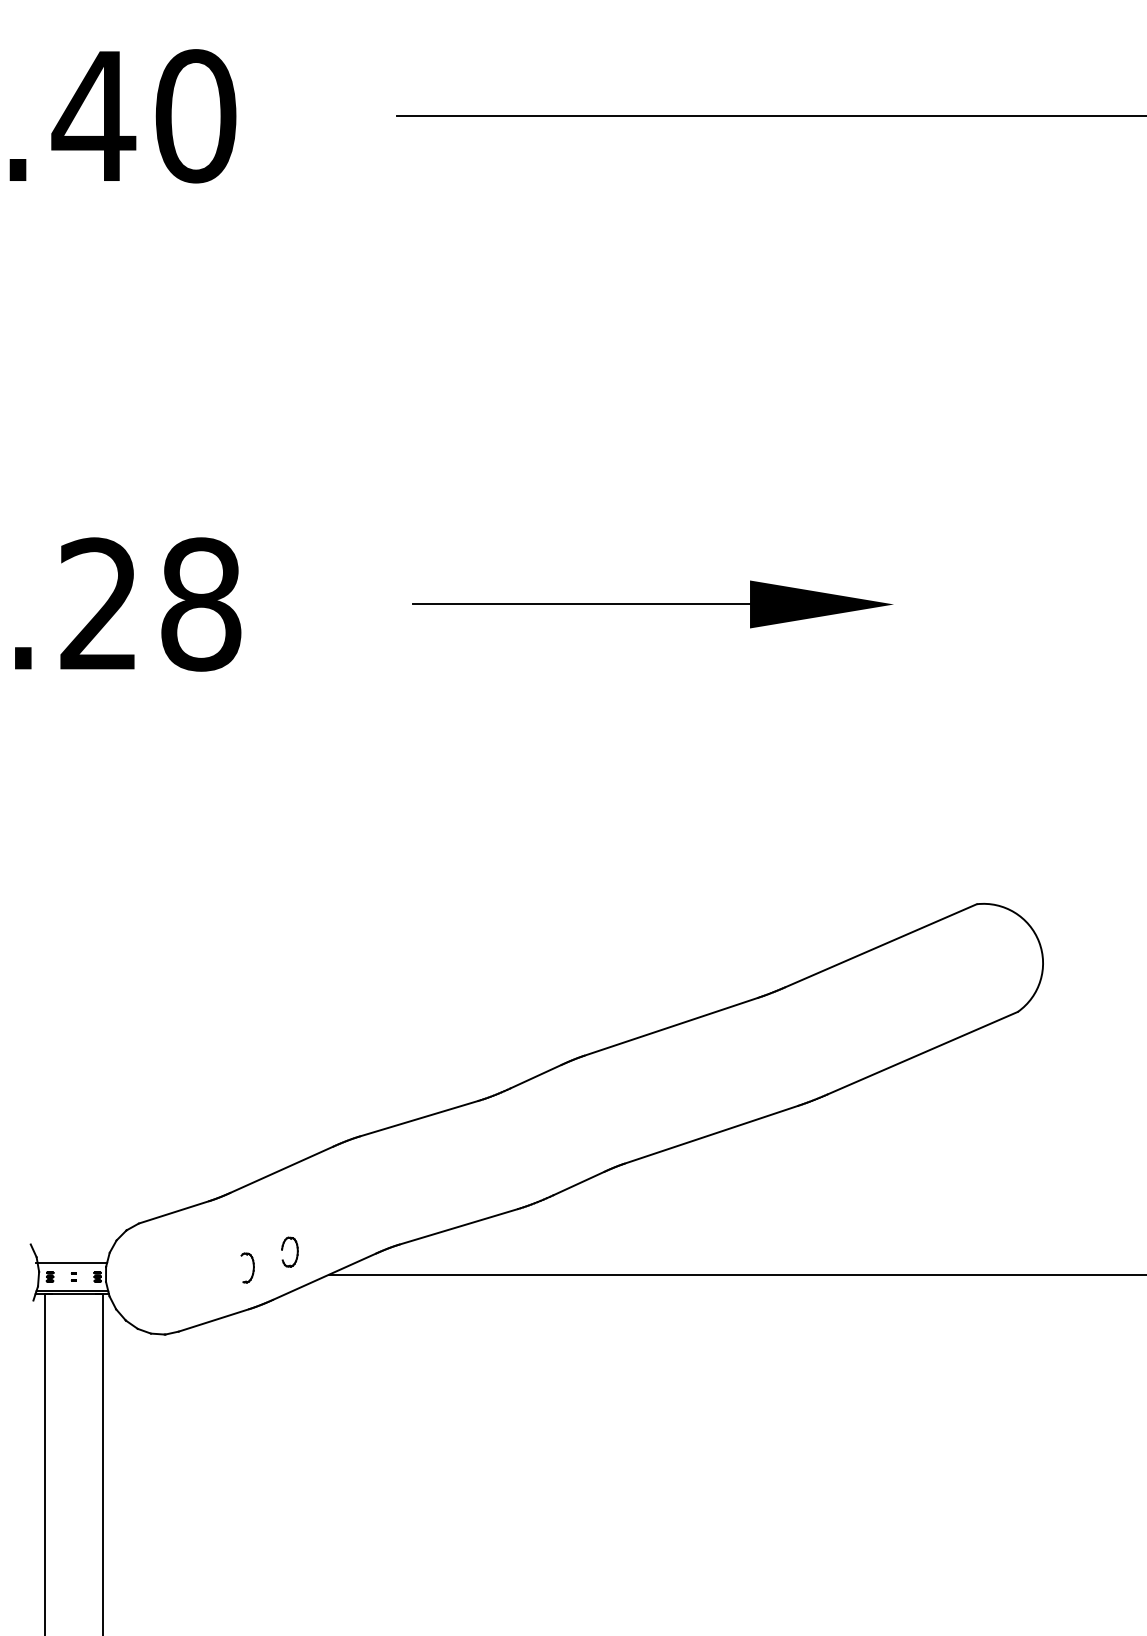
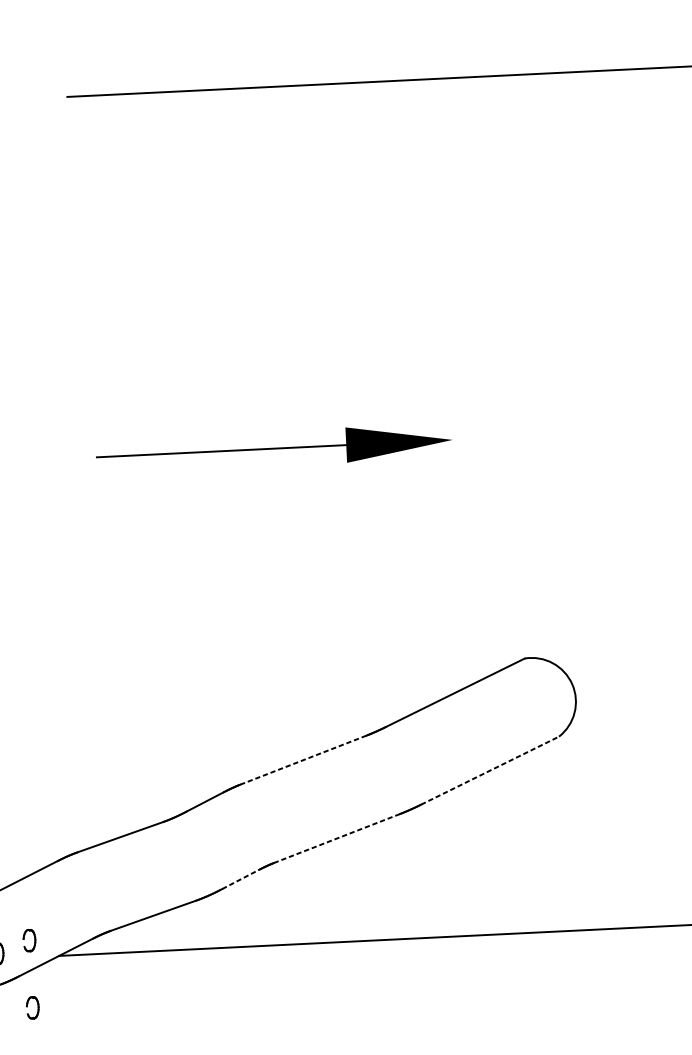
line: (671, 1026) -> (303, 759), solid -> dashed
line: (922, 1053) -> (490, 770), solid -> dashed
line: (711, 1134) -> (336, 838), solid -> dashed
line: (579, 1183) -> (241, 879), solid -> dashed
part: (283, 1339) -> (27, 1005), added

